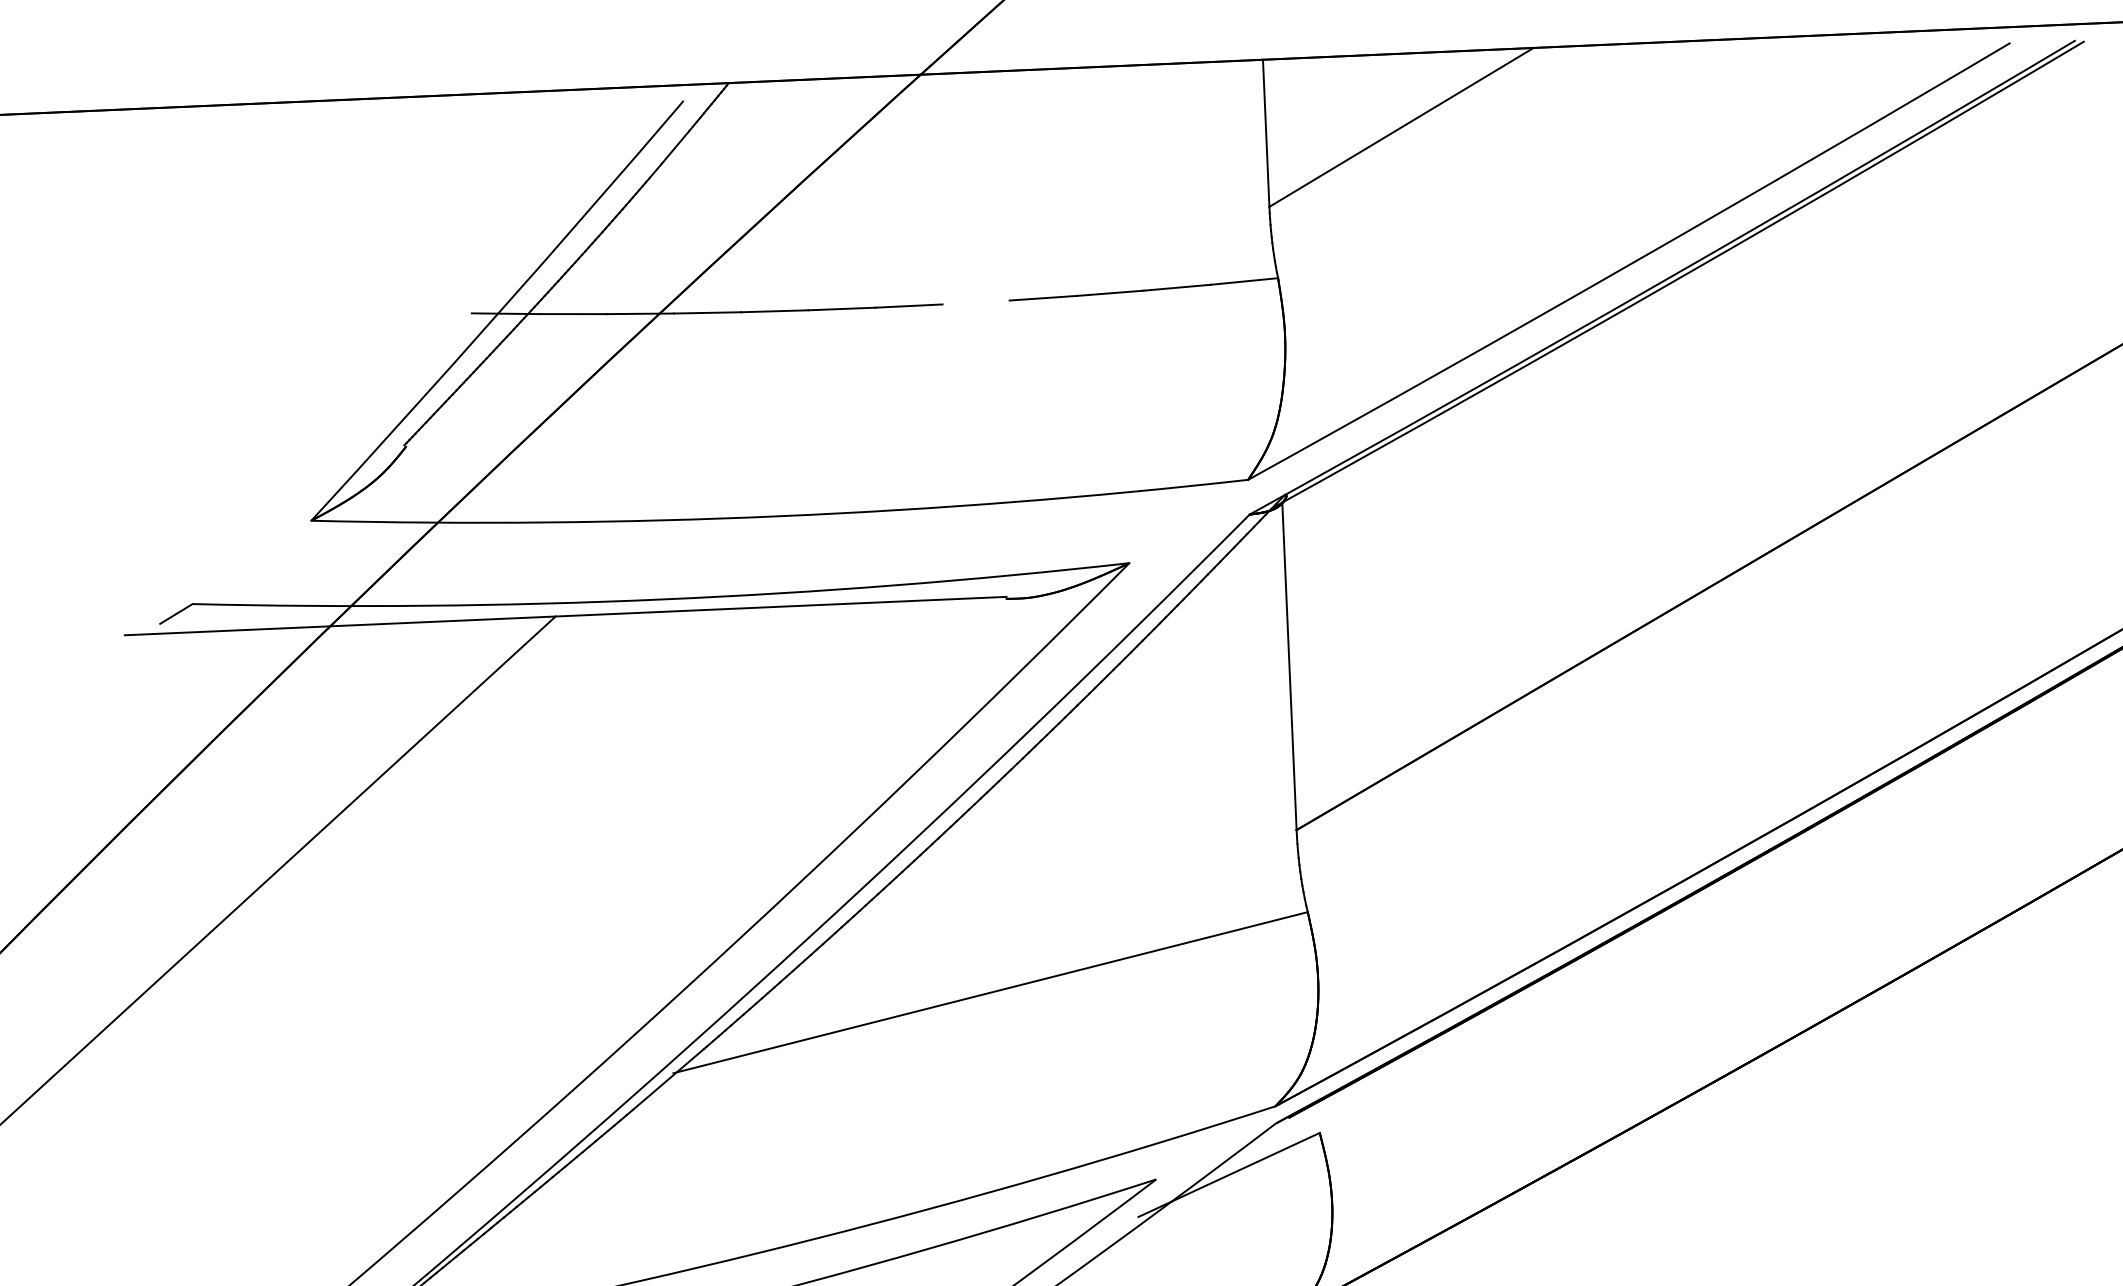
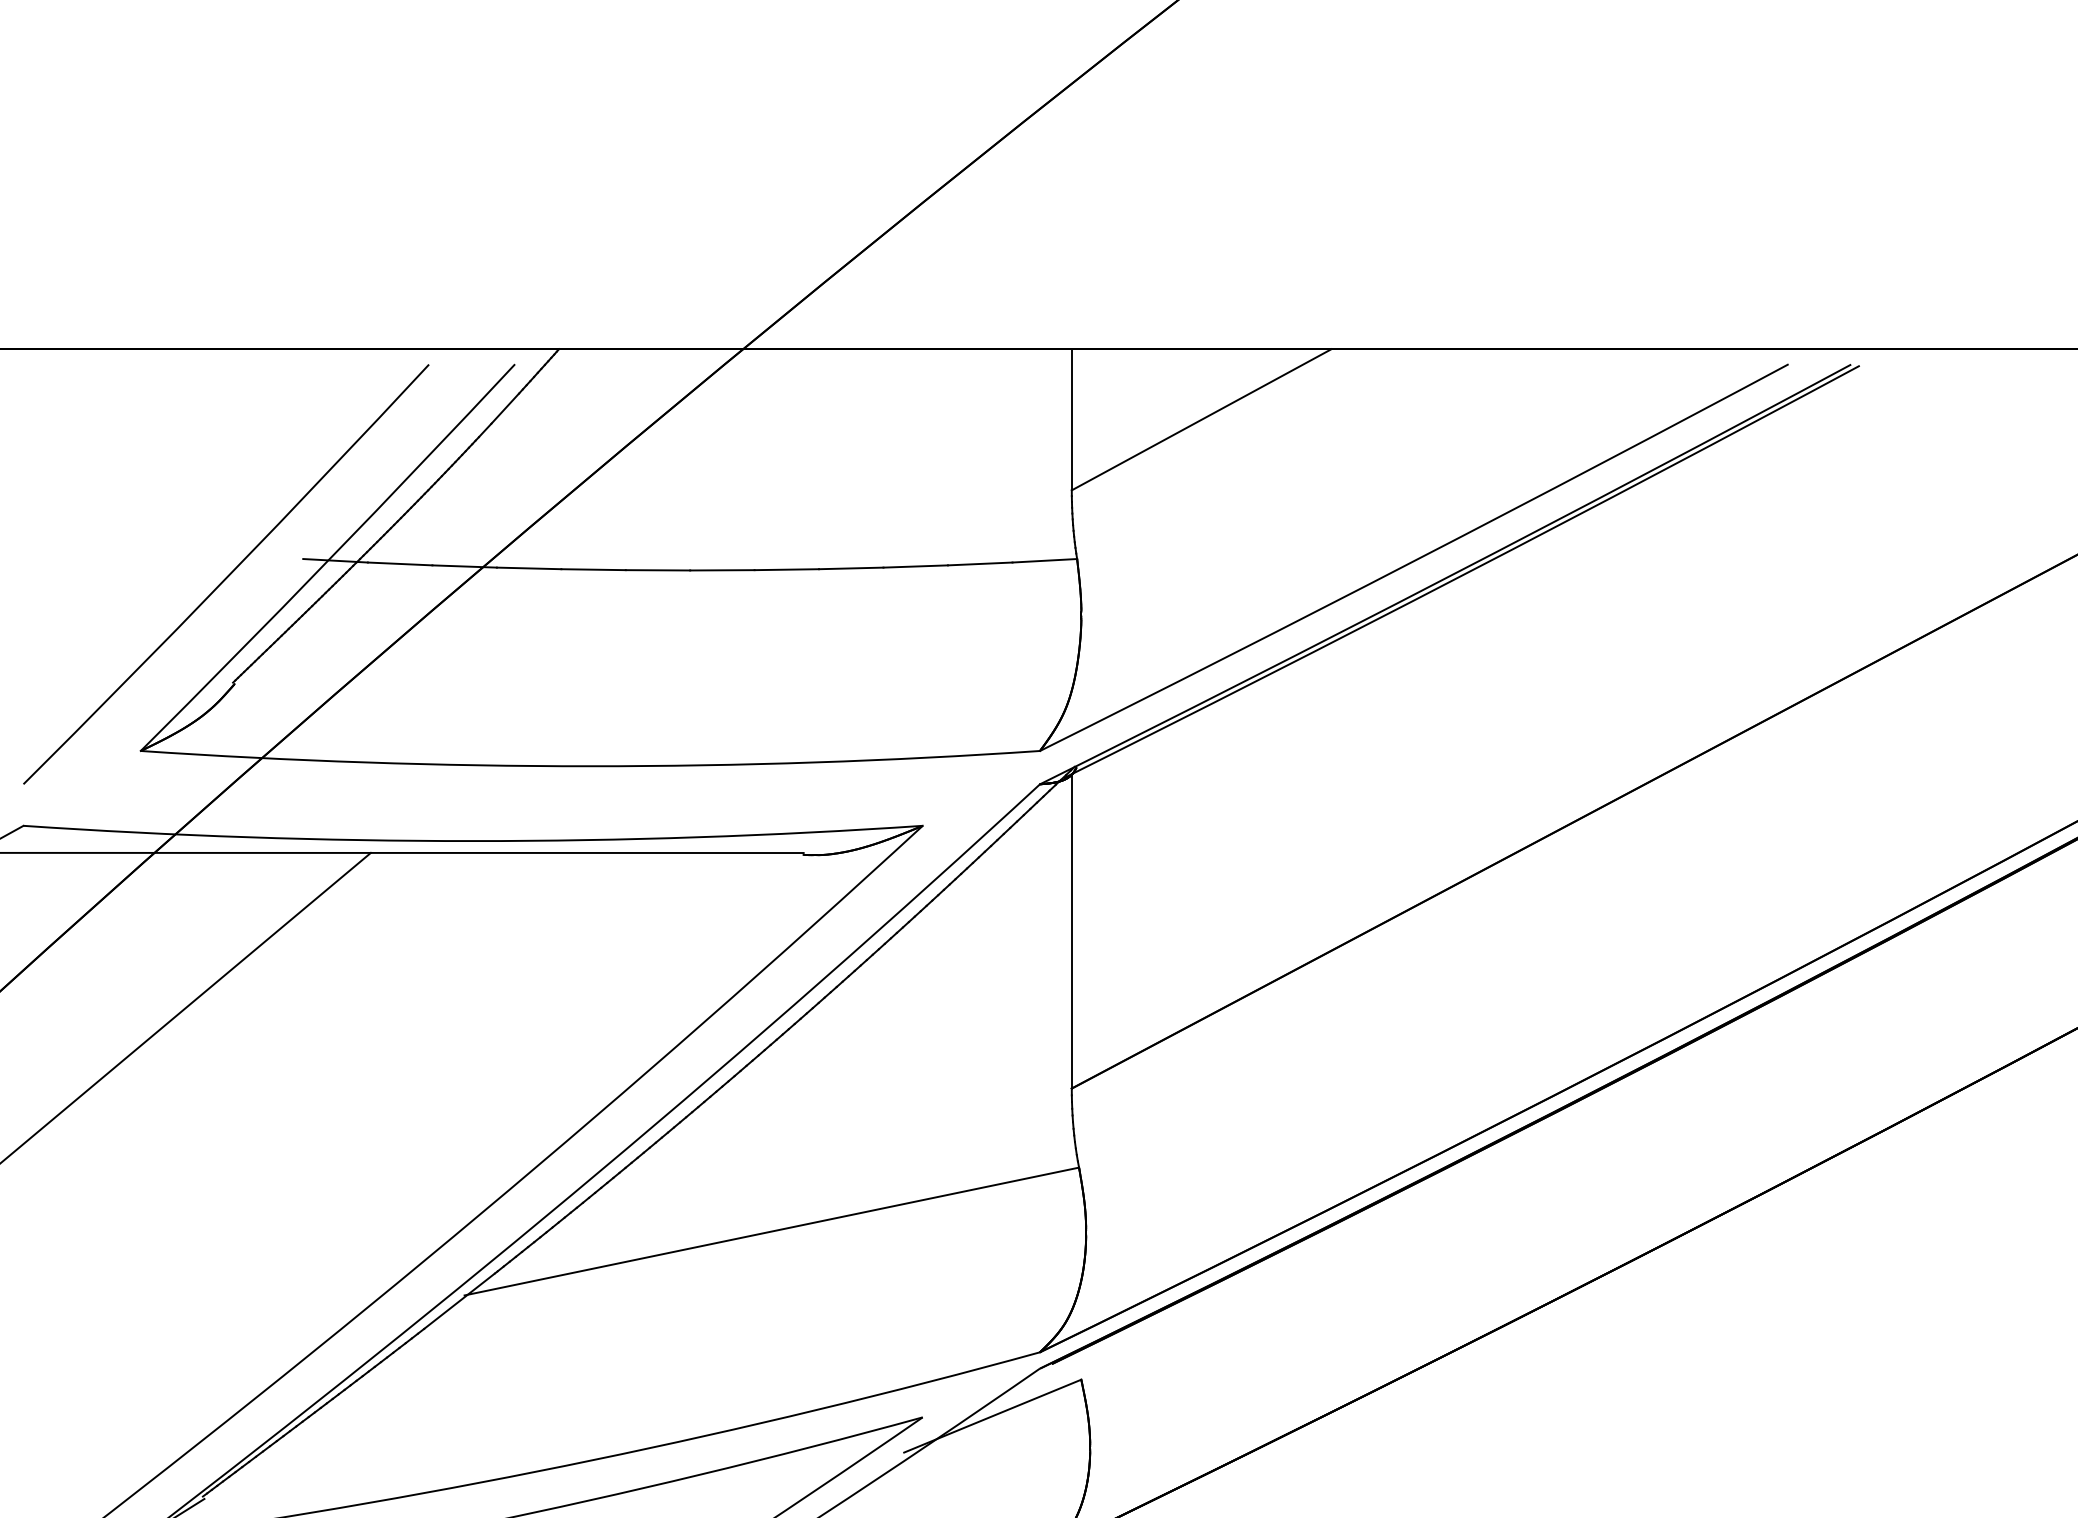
line: (975, 302) -> (786, 569), added
arc: (393, 333) -> (227, 575), added

